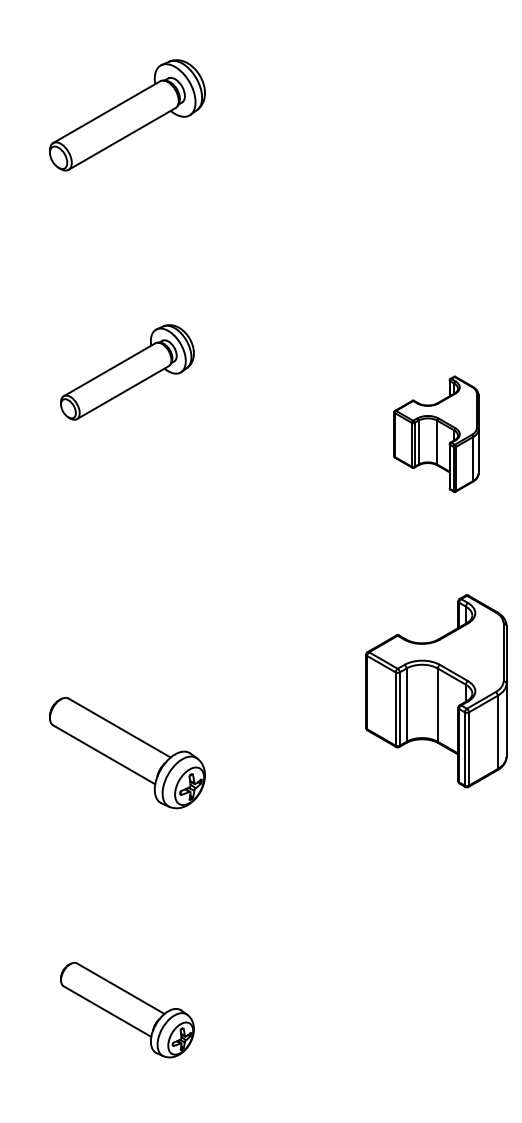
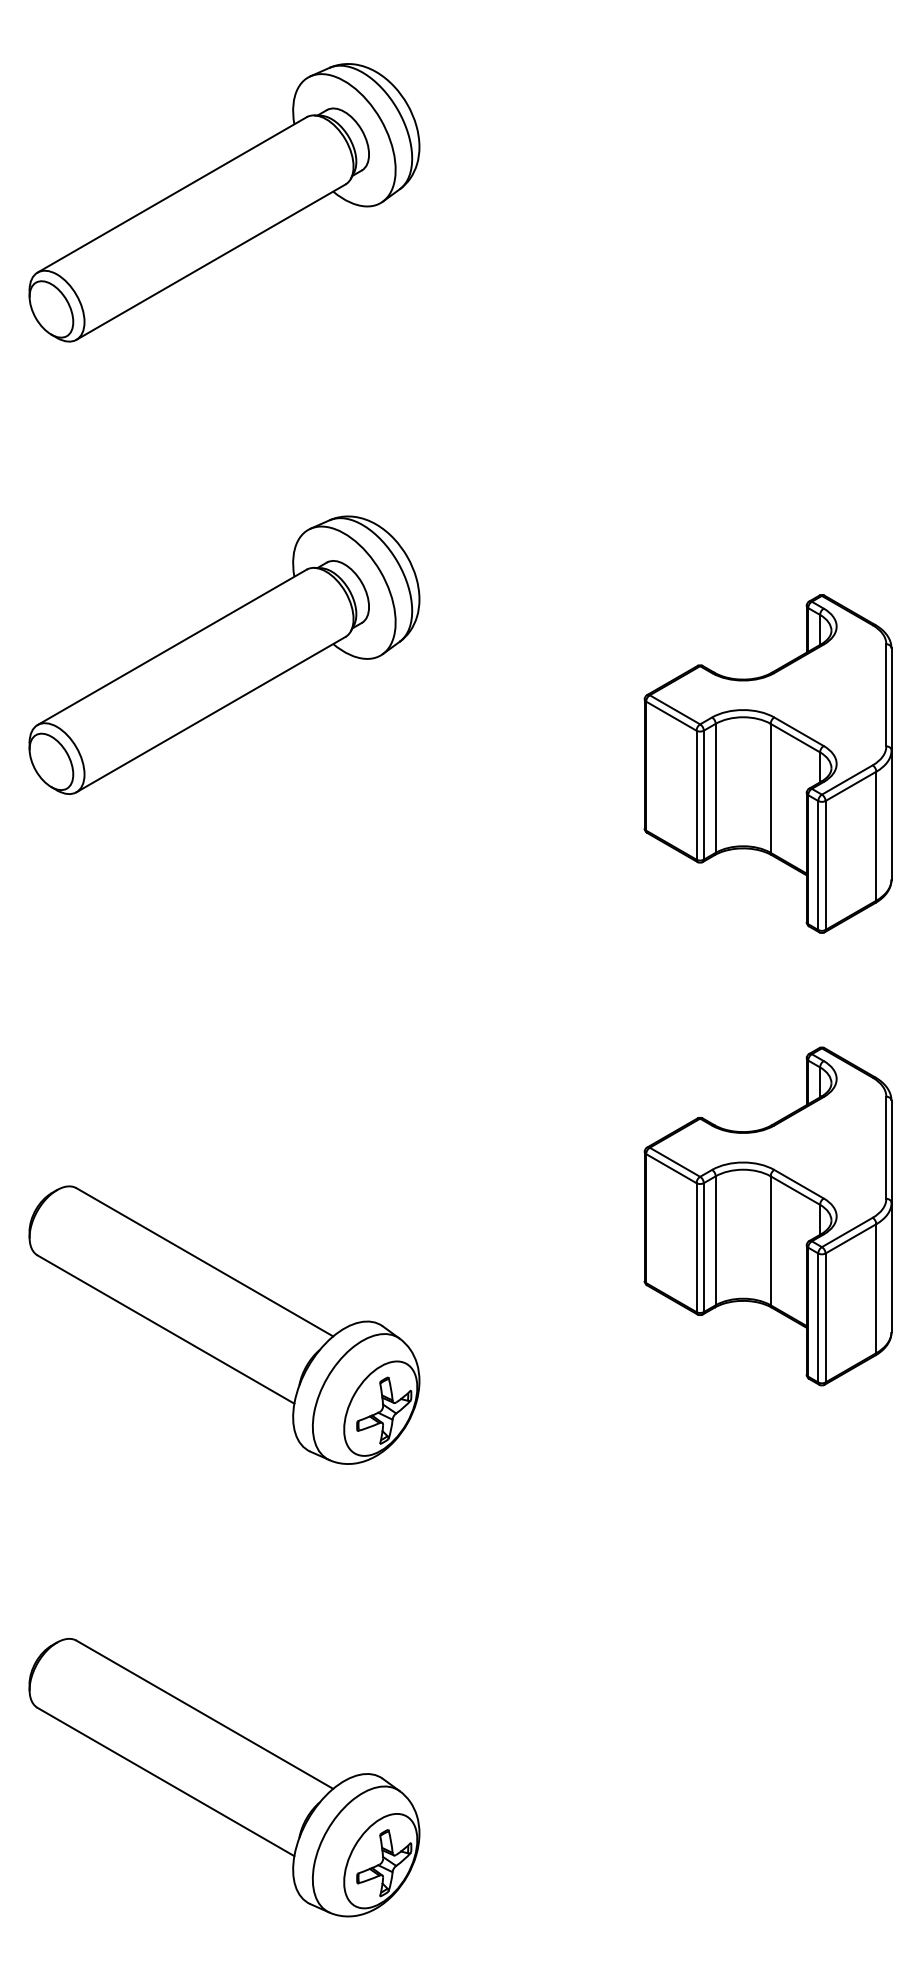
part: (127, 115) -> (224, 203), size x1.43
part: (127, 372) -> (224, 655), size x1.67
part: (436, 434) -> (768, 764), size x1.67
part: (127, 752) -> (224, 1324), size x1.43
part: (127, 1009) -> (224, 1776), size x1.67

